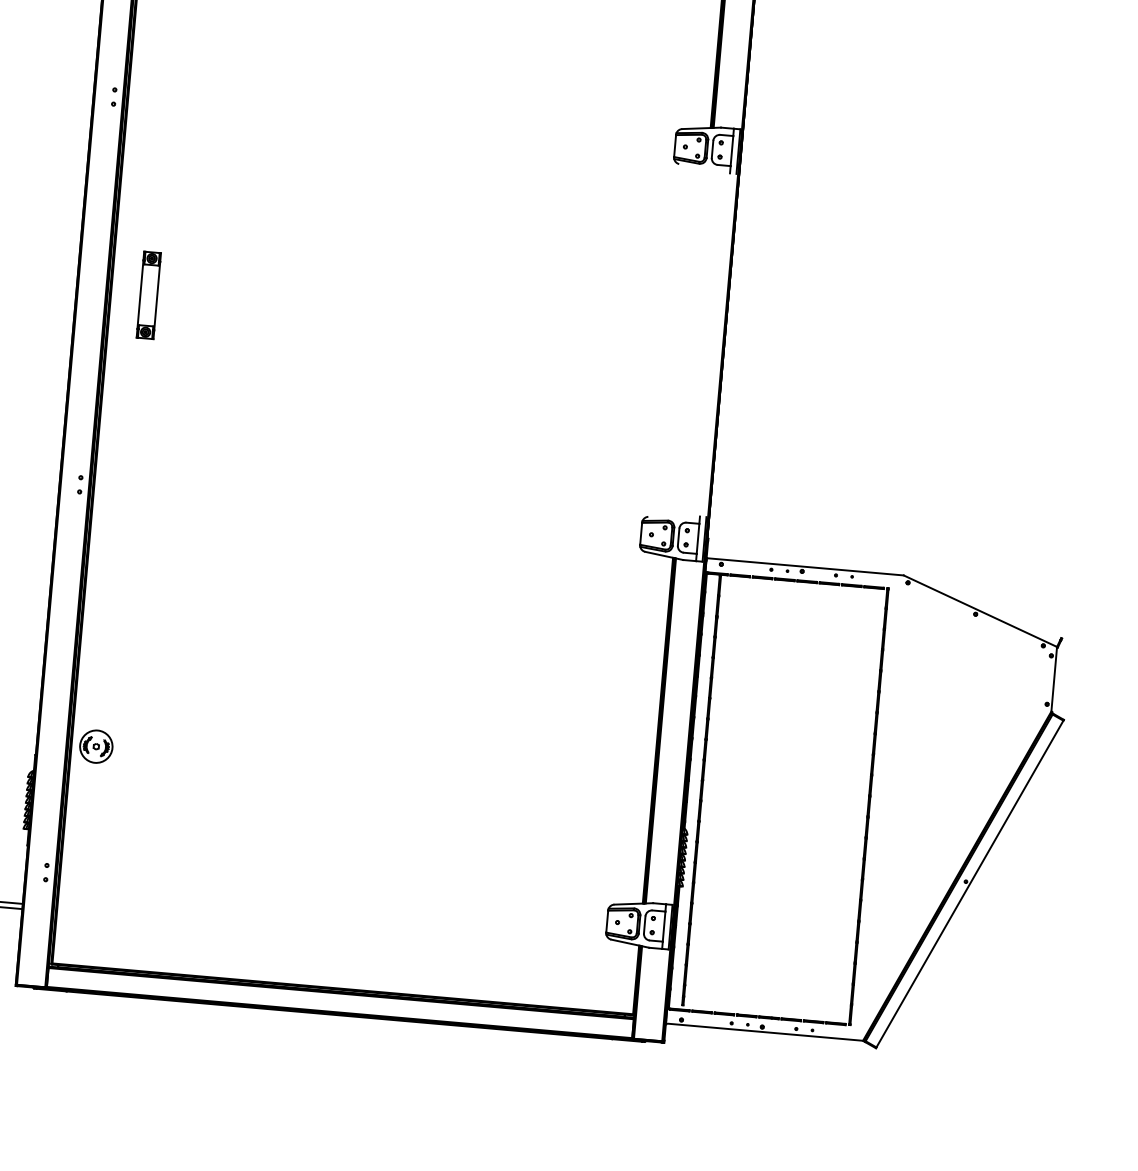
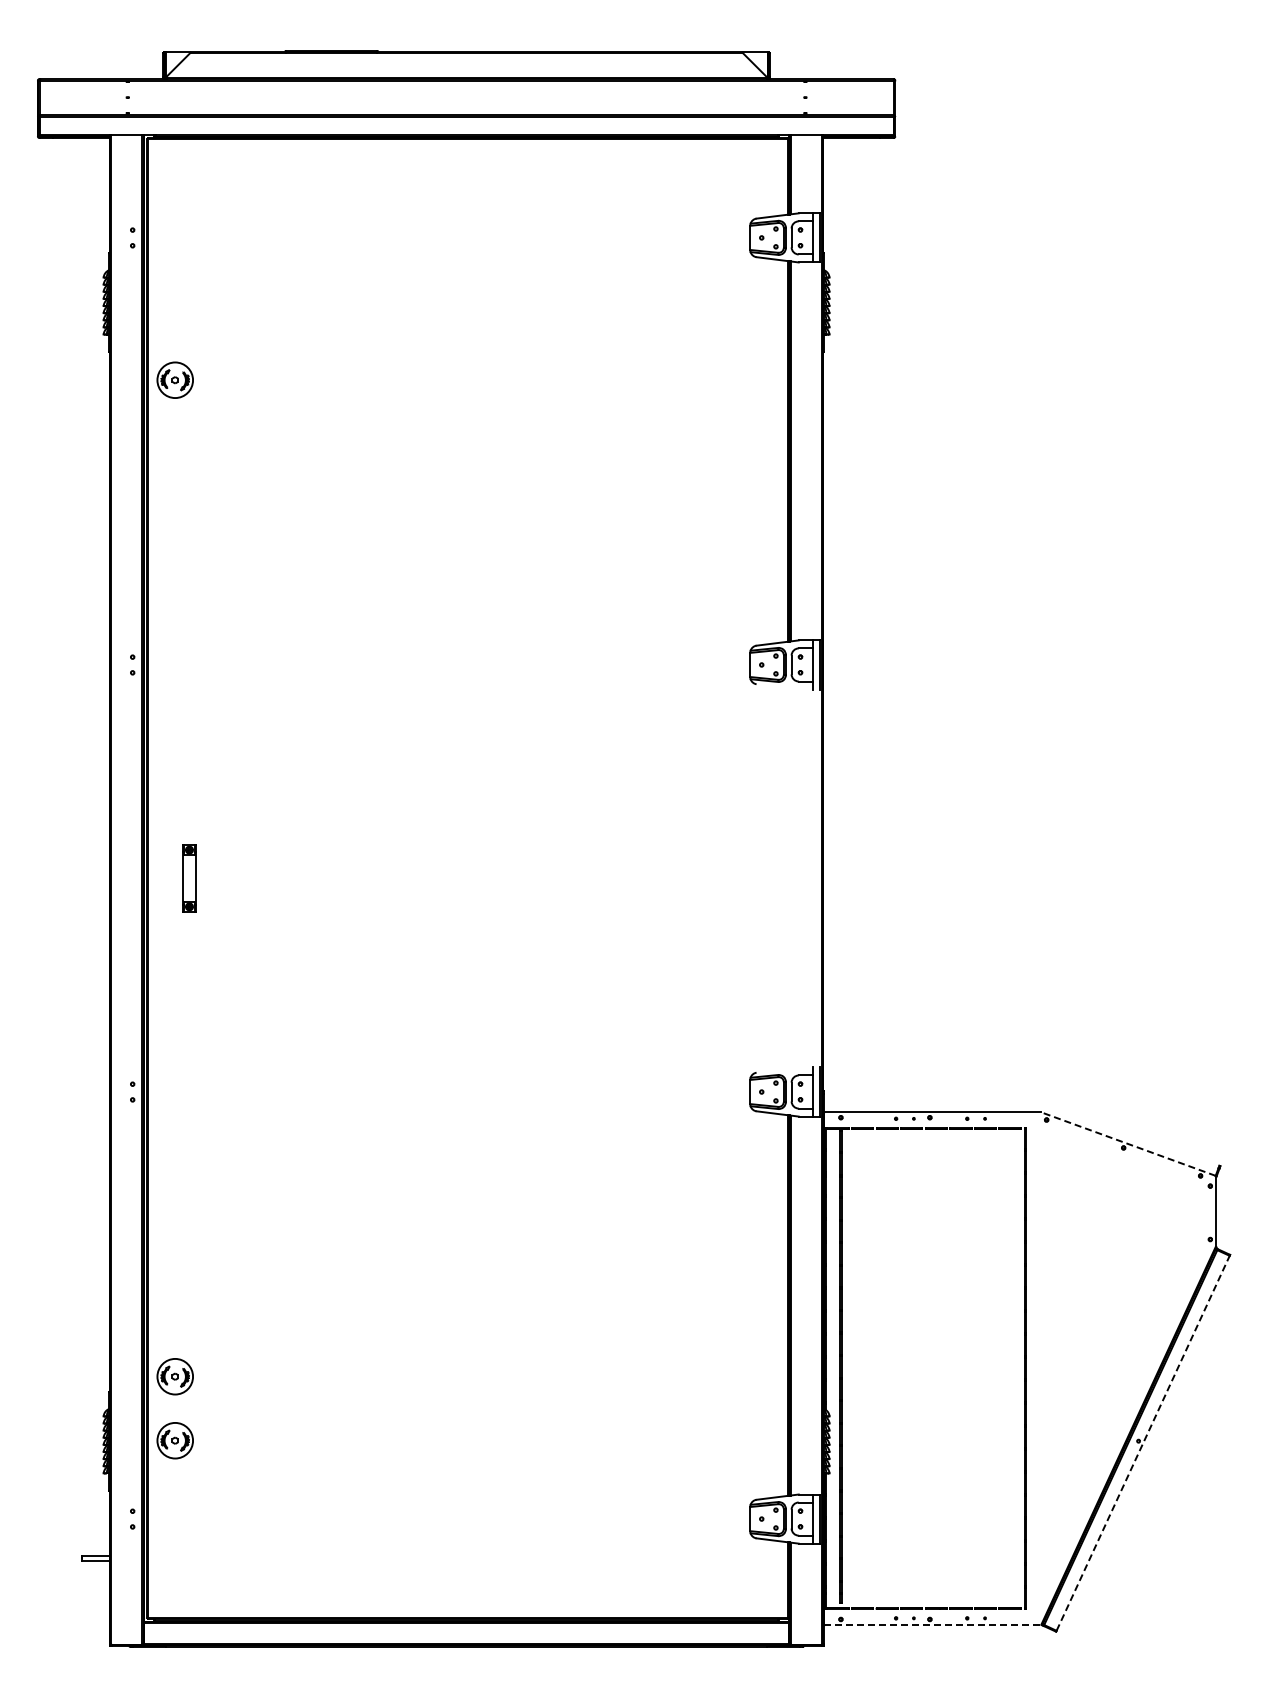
part: (148, 295) -> (189, 878), size x0.7
line: (980, 611) -> (1128, 1144), solid -> dashed
part: (90, 804) -> (174, 1440), added
line: (970, 883) -> (1143, 1442), solid -> dashed
line: (764, 1031) -> (932, 1624), solid -> dashed

